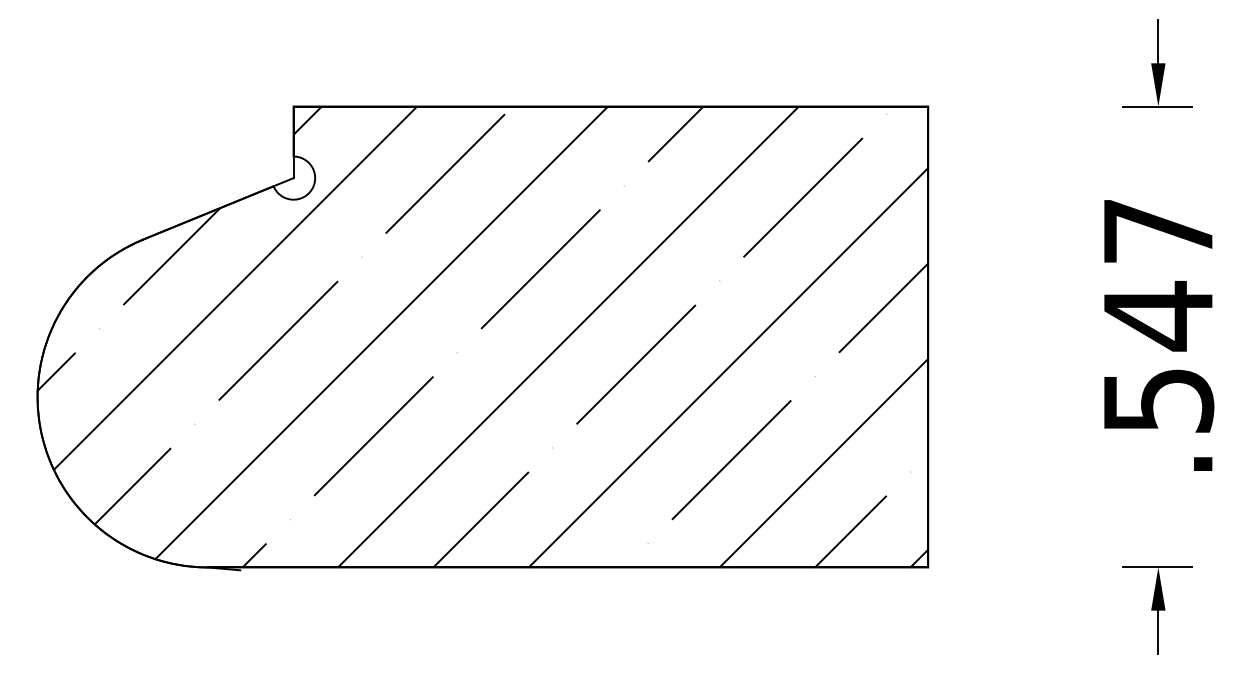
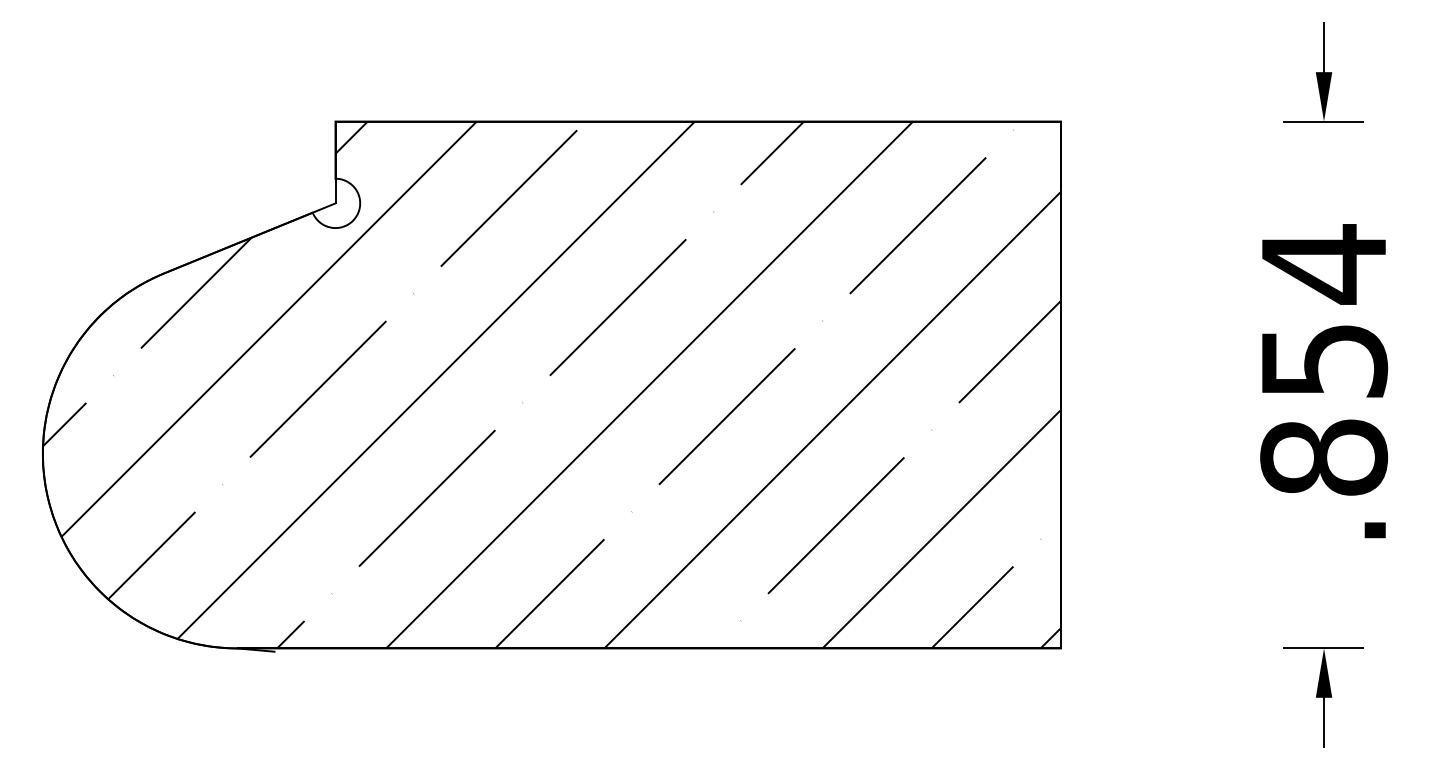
text: (1158, 314) -> (1324, 359), .547 -> .854

